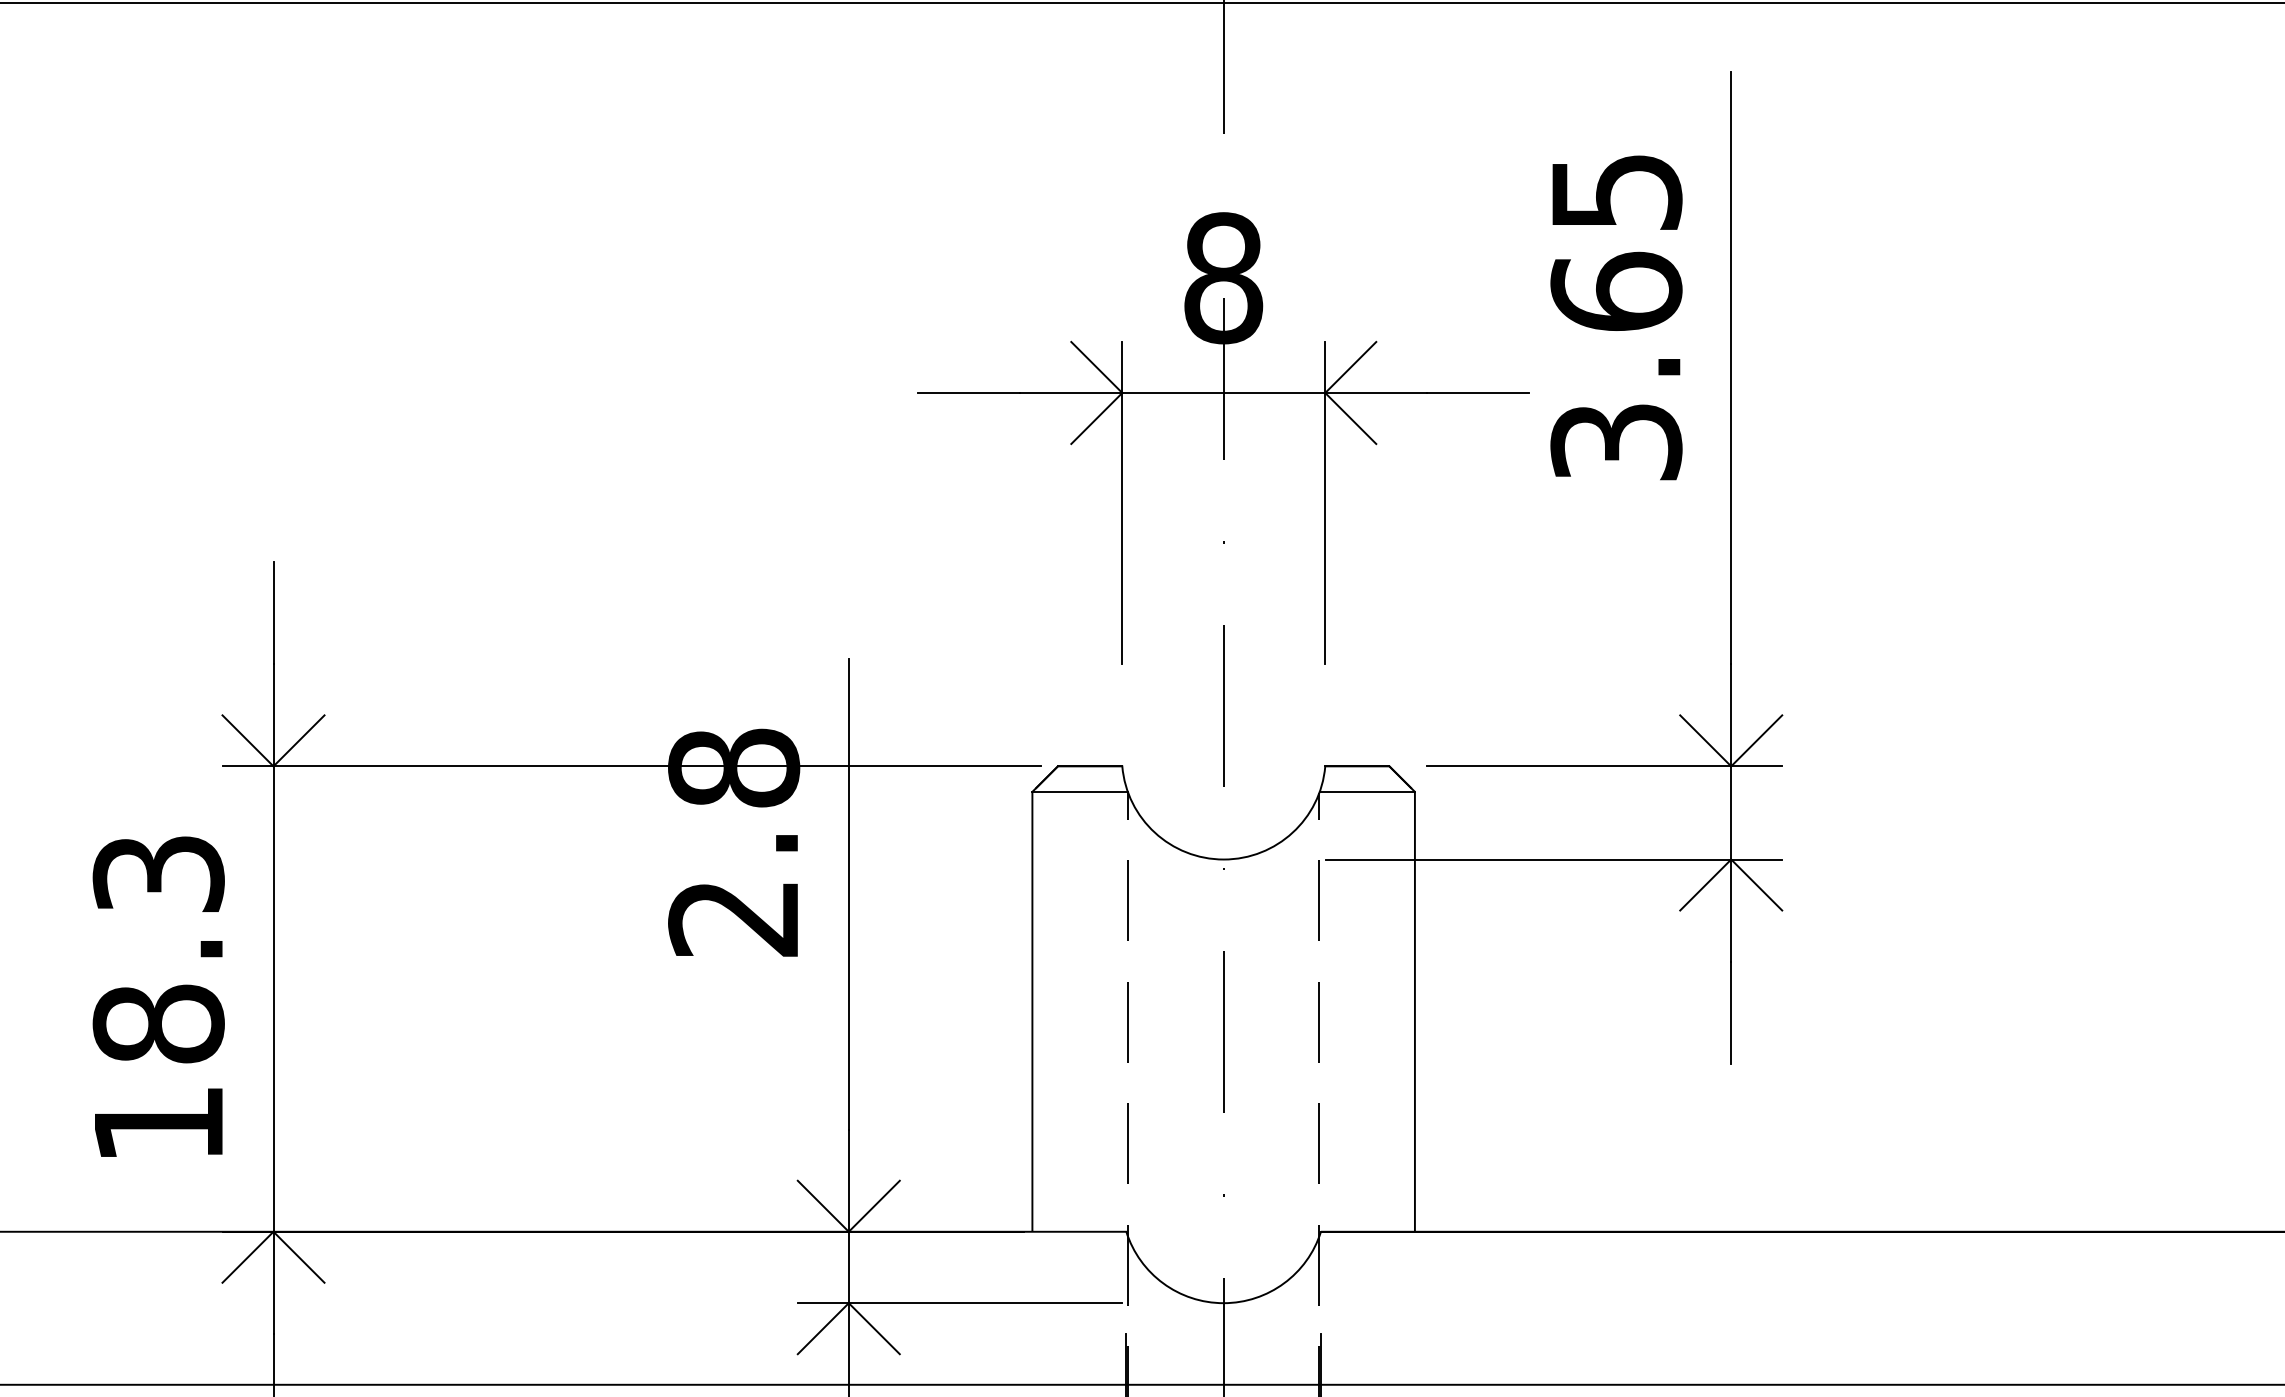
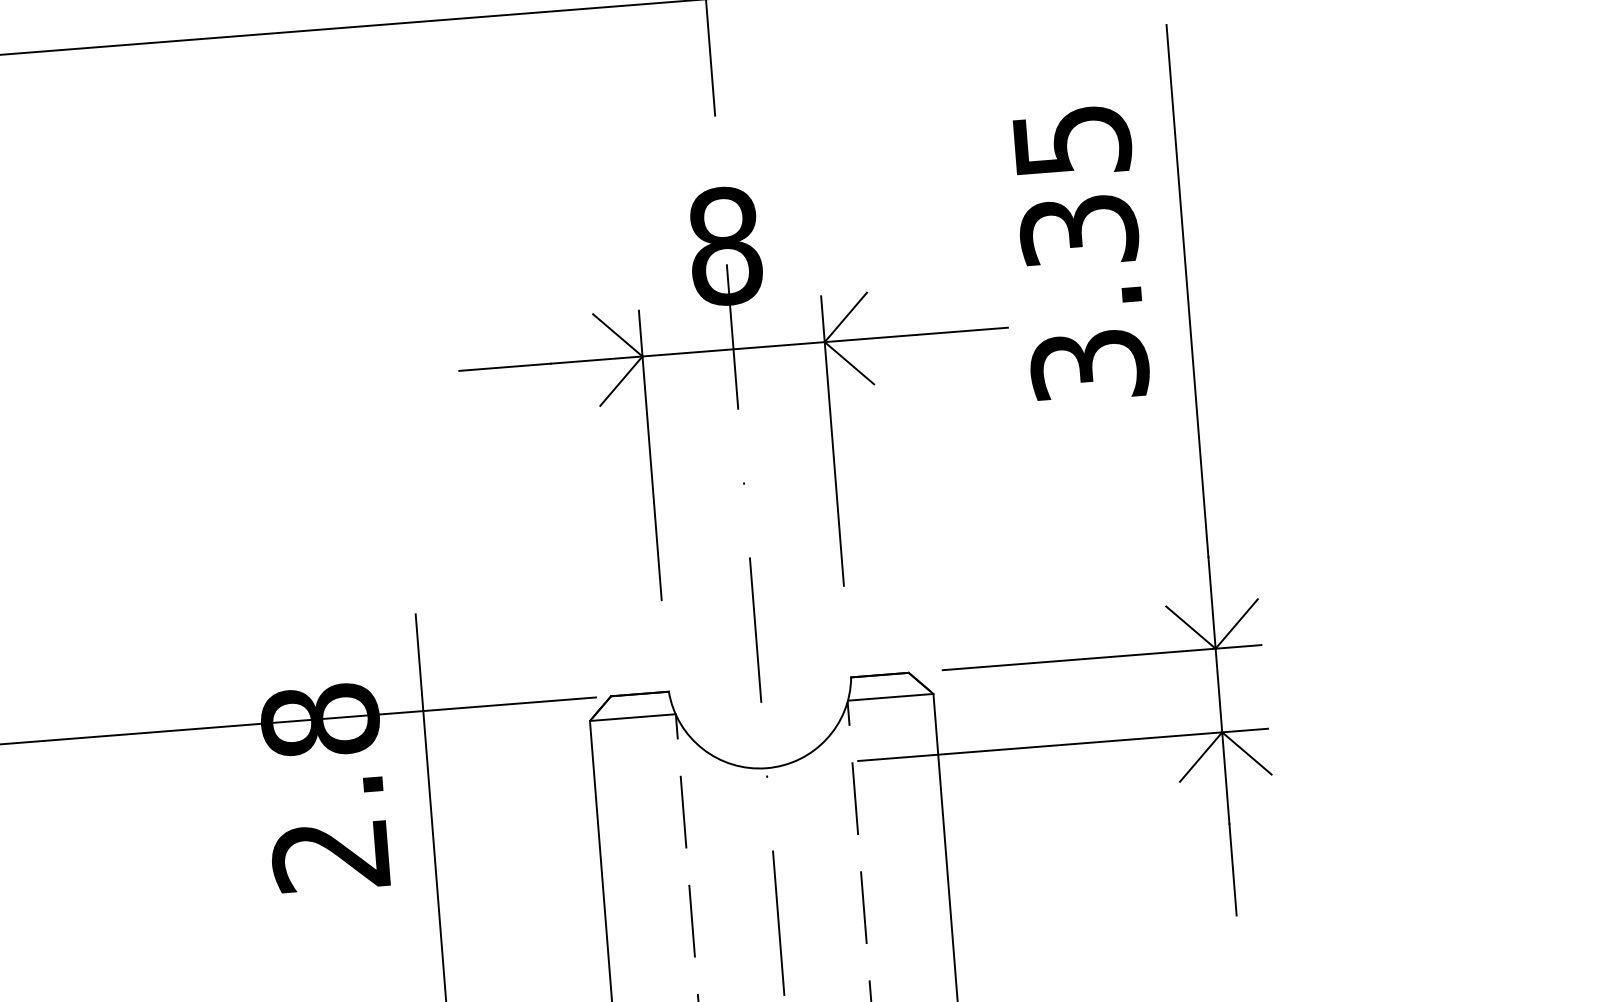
text: (1616, 290) -> (1079, 229), 3.65 -> 3.35

